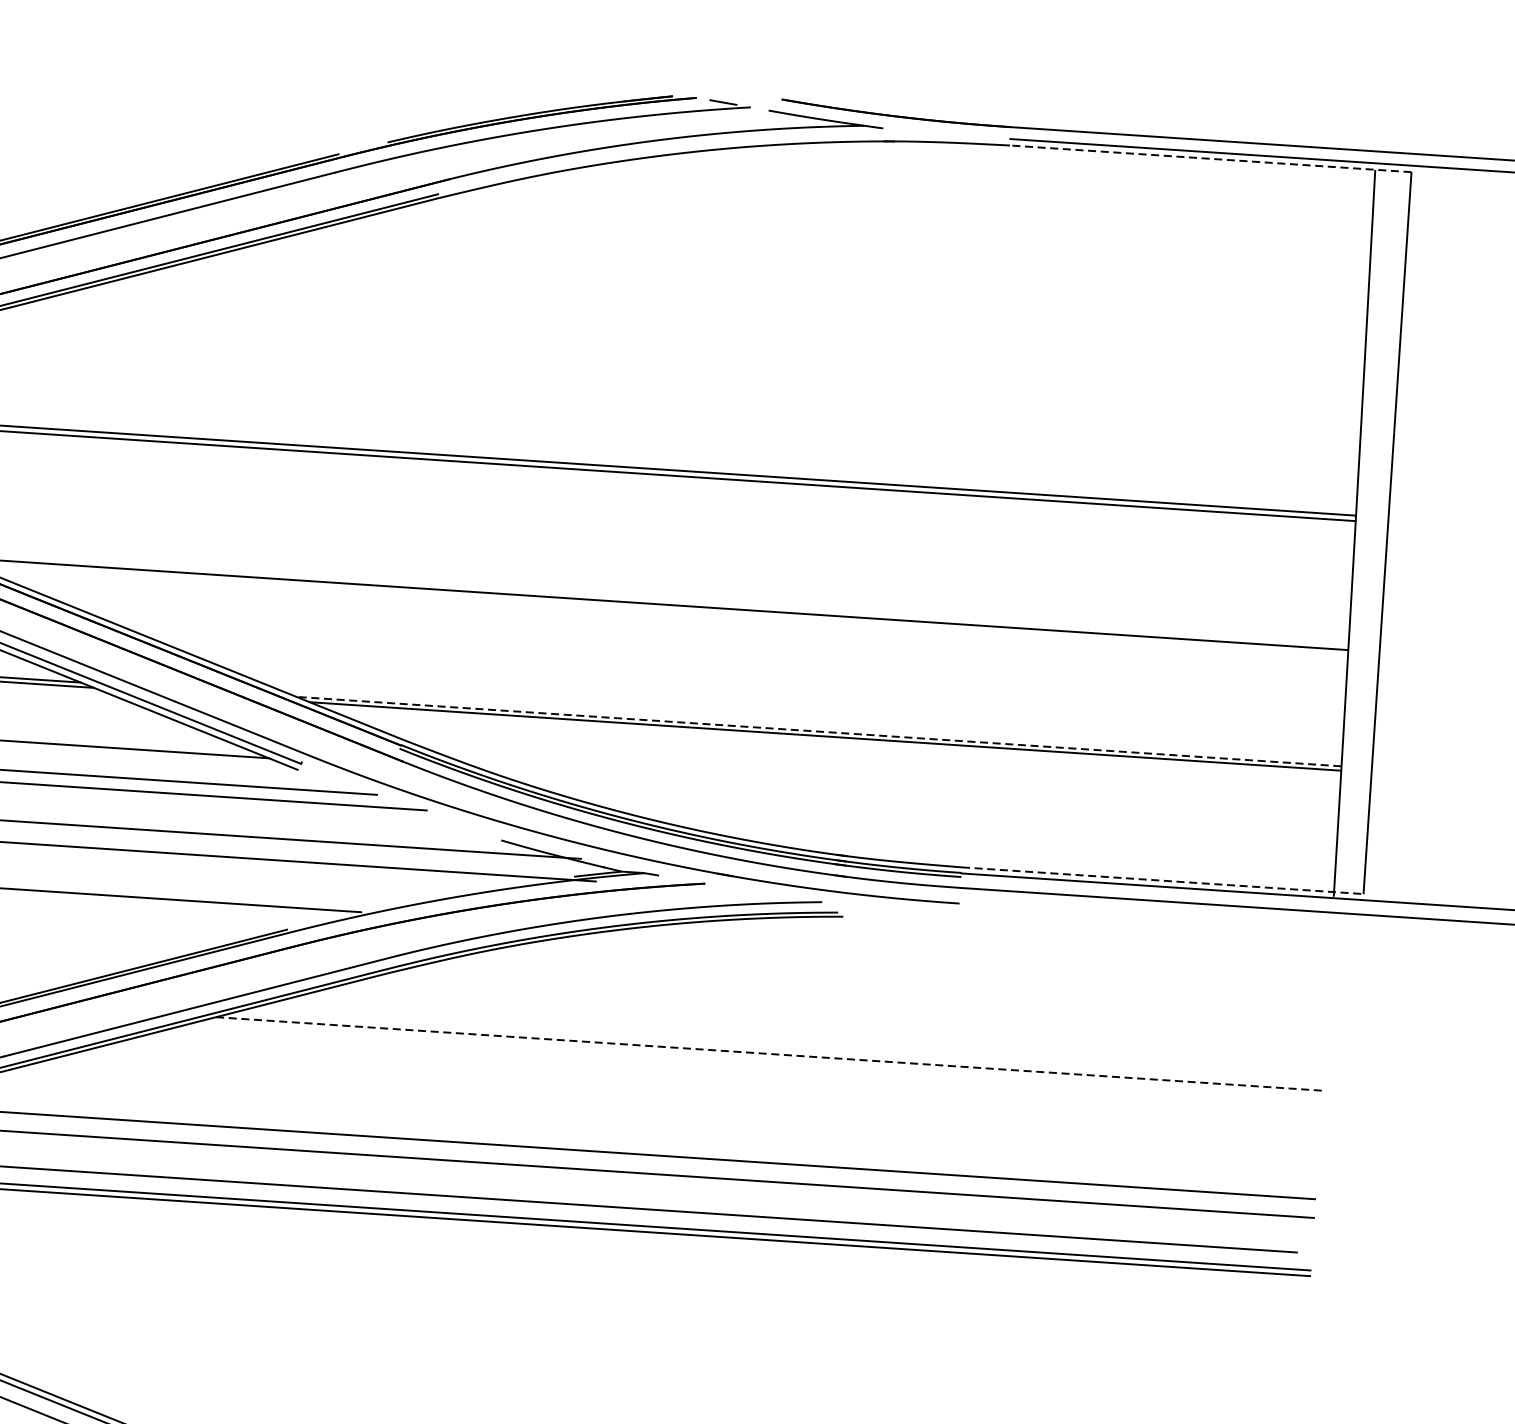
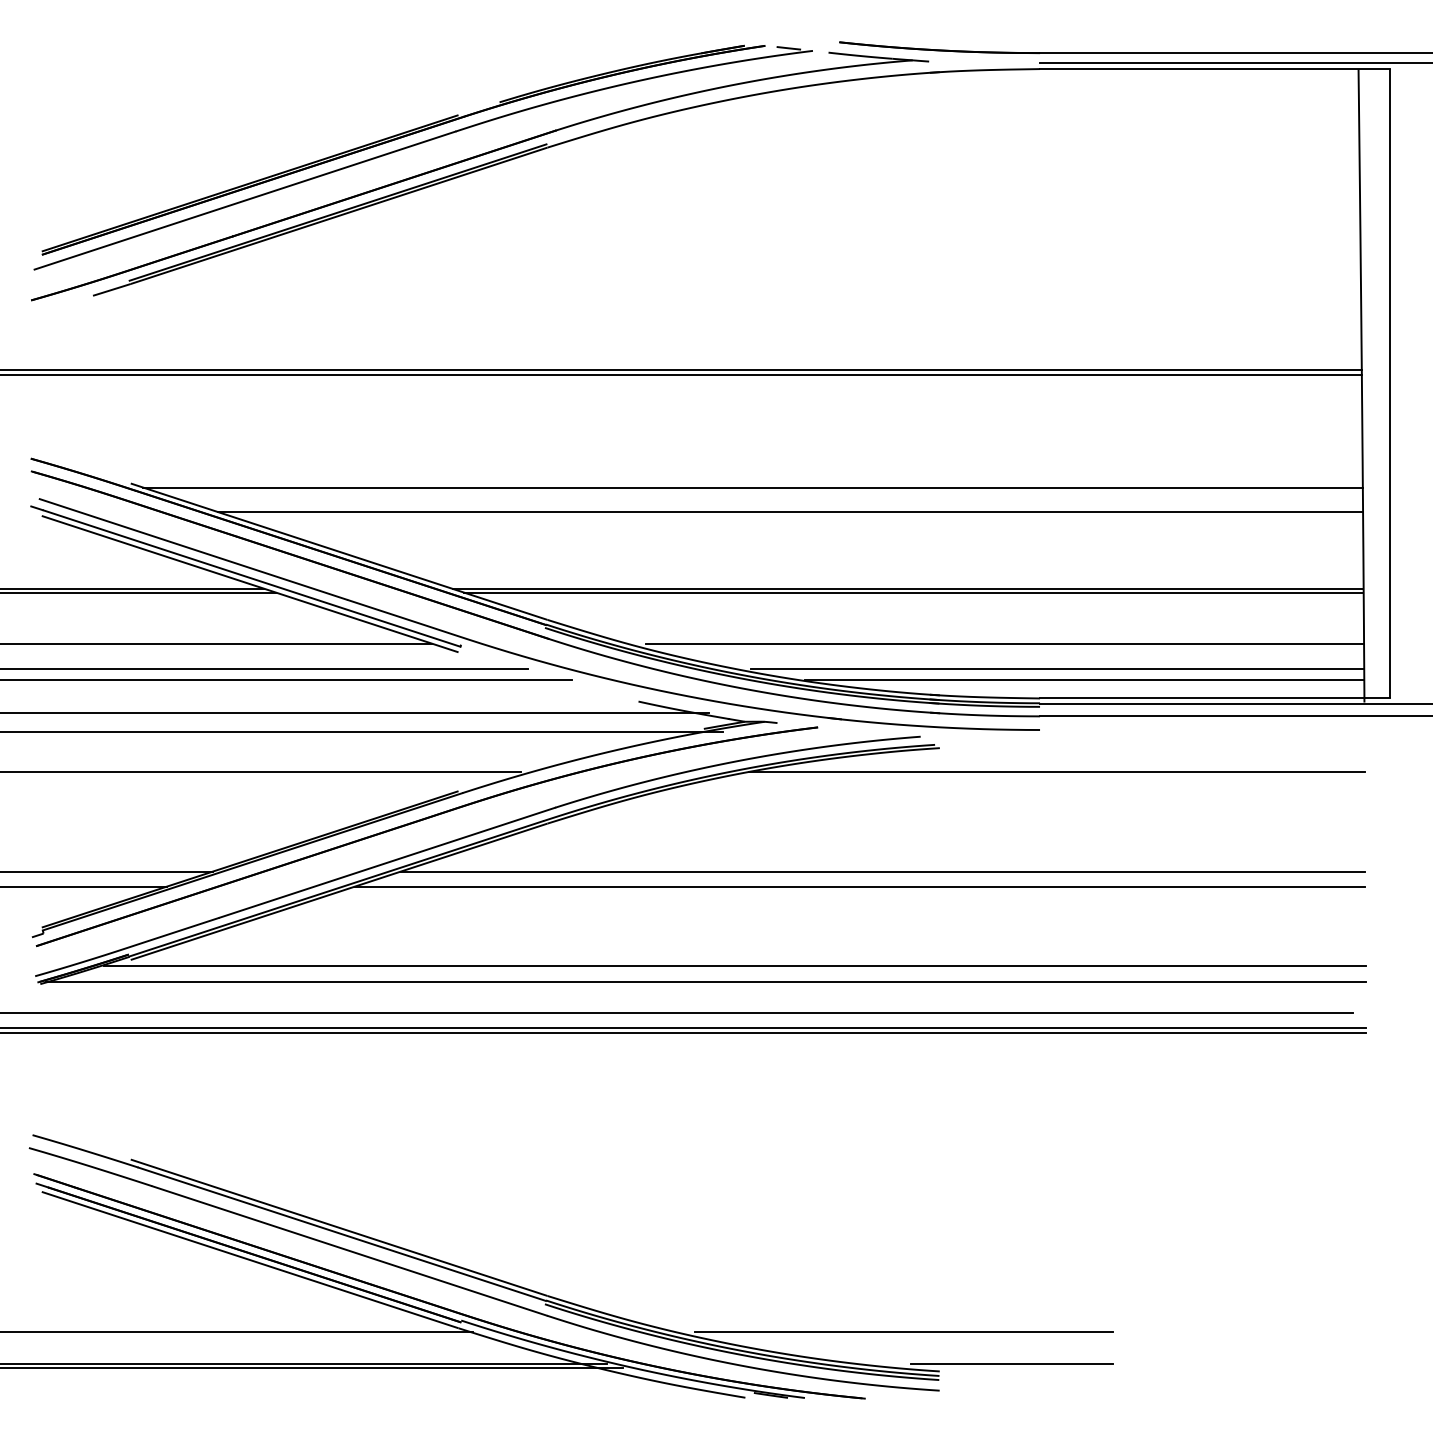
line: (1210, 159) -> (1214, 69), dashed -> solid
line: (689, 635) -> (790, 512), added
line: (818, 731) -> (907, 588), dashed -> solid
line: (925, 801) -> (1004, 643), added
line: (984, 835) -> (1057, 669), added
line: (1014, 849) -> (1084, 679), added
line: (1163, 880) -> (1215, 698), dashed -> solid
line: (975, 953) -> (1056, 772), added
line: (768, 1053) -> (882, 871), dashed -> solid
line: (740, 1069) -> (859, 886), added

